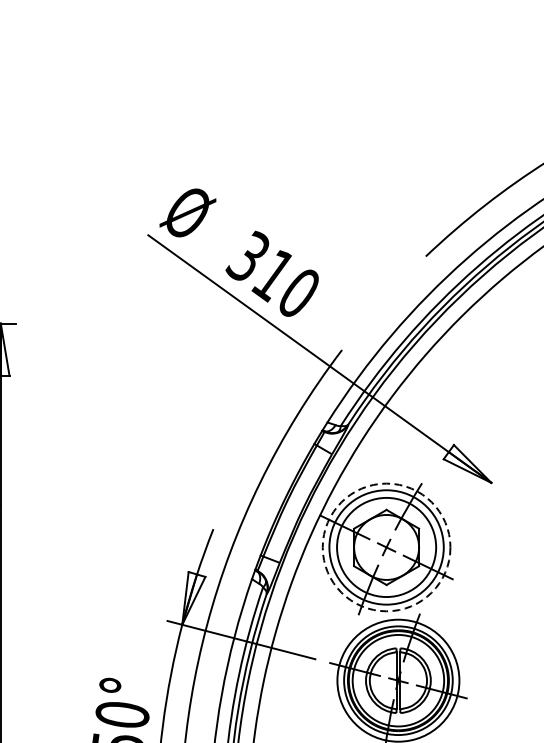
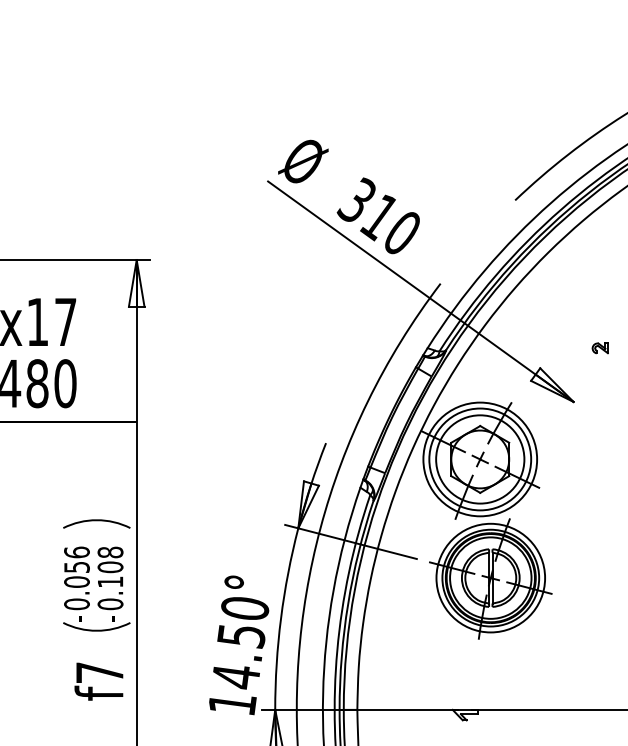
part: (520, 422) -> (599, 348), added
circle: (386, 547) -> (480, 459), dashed -> solid

